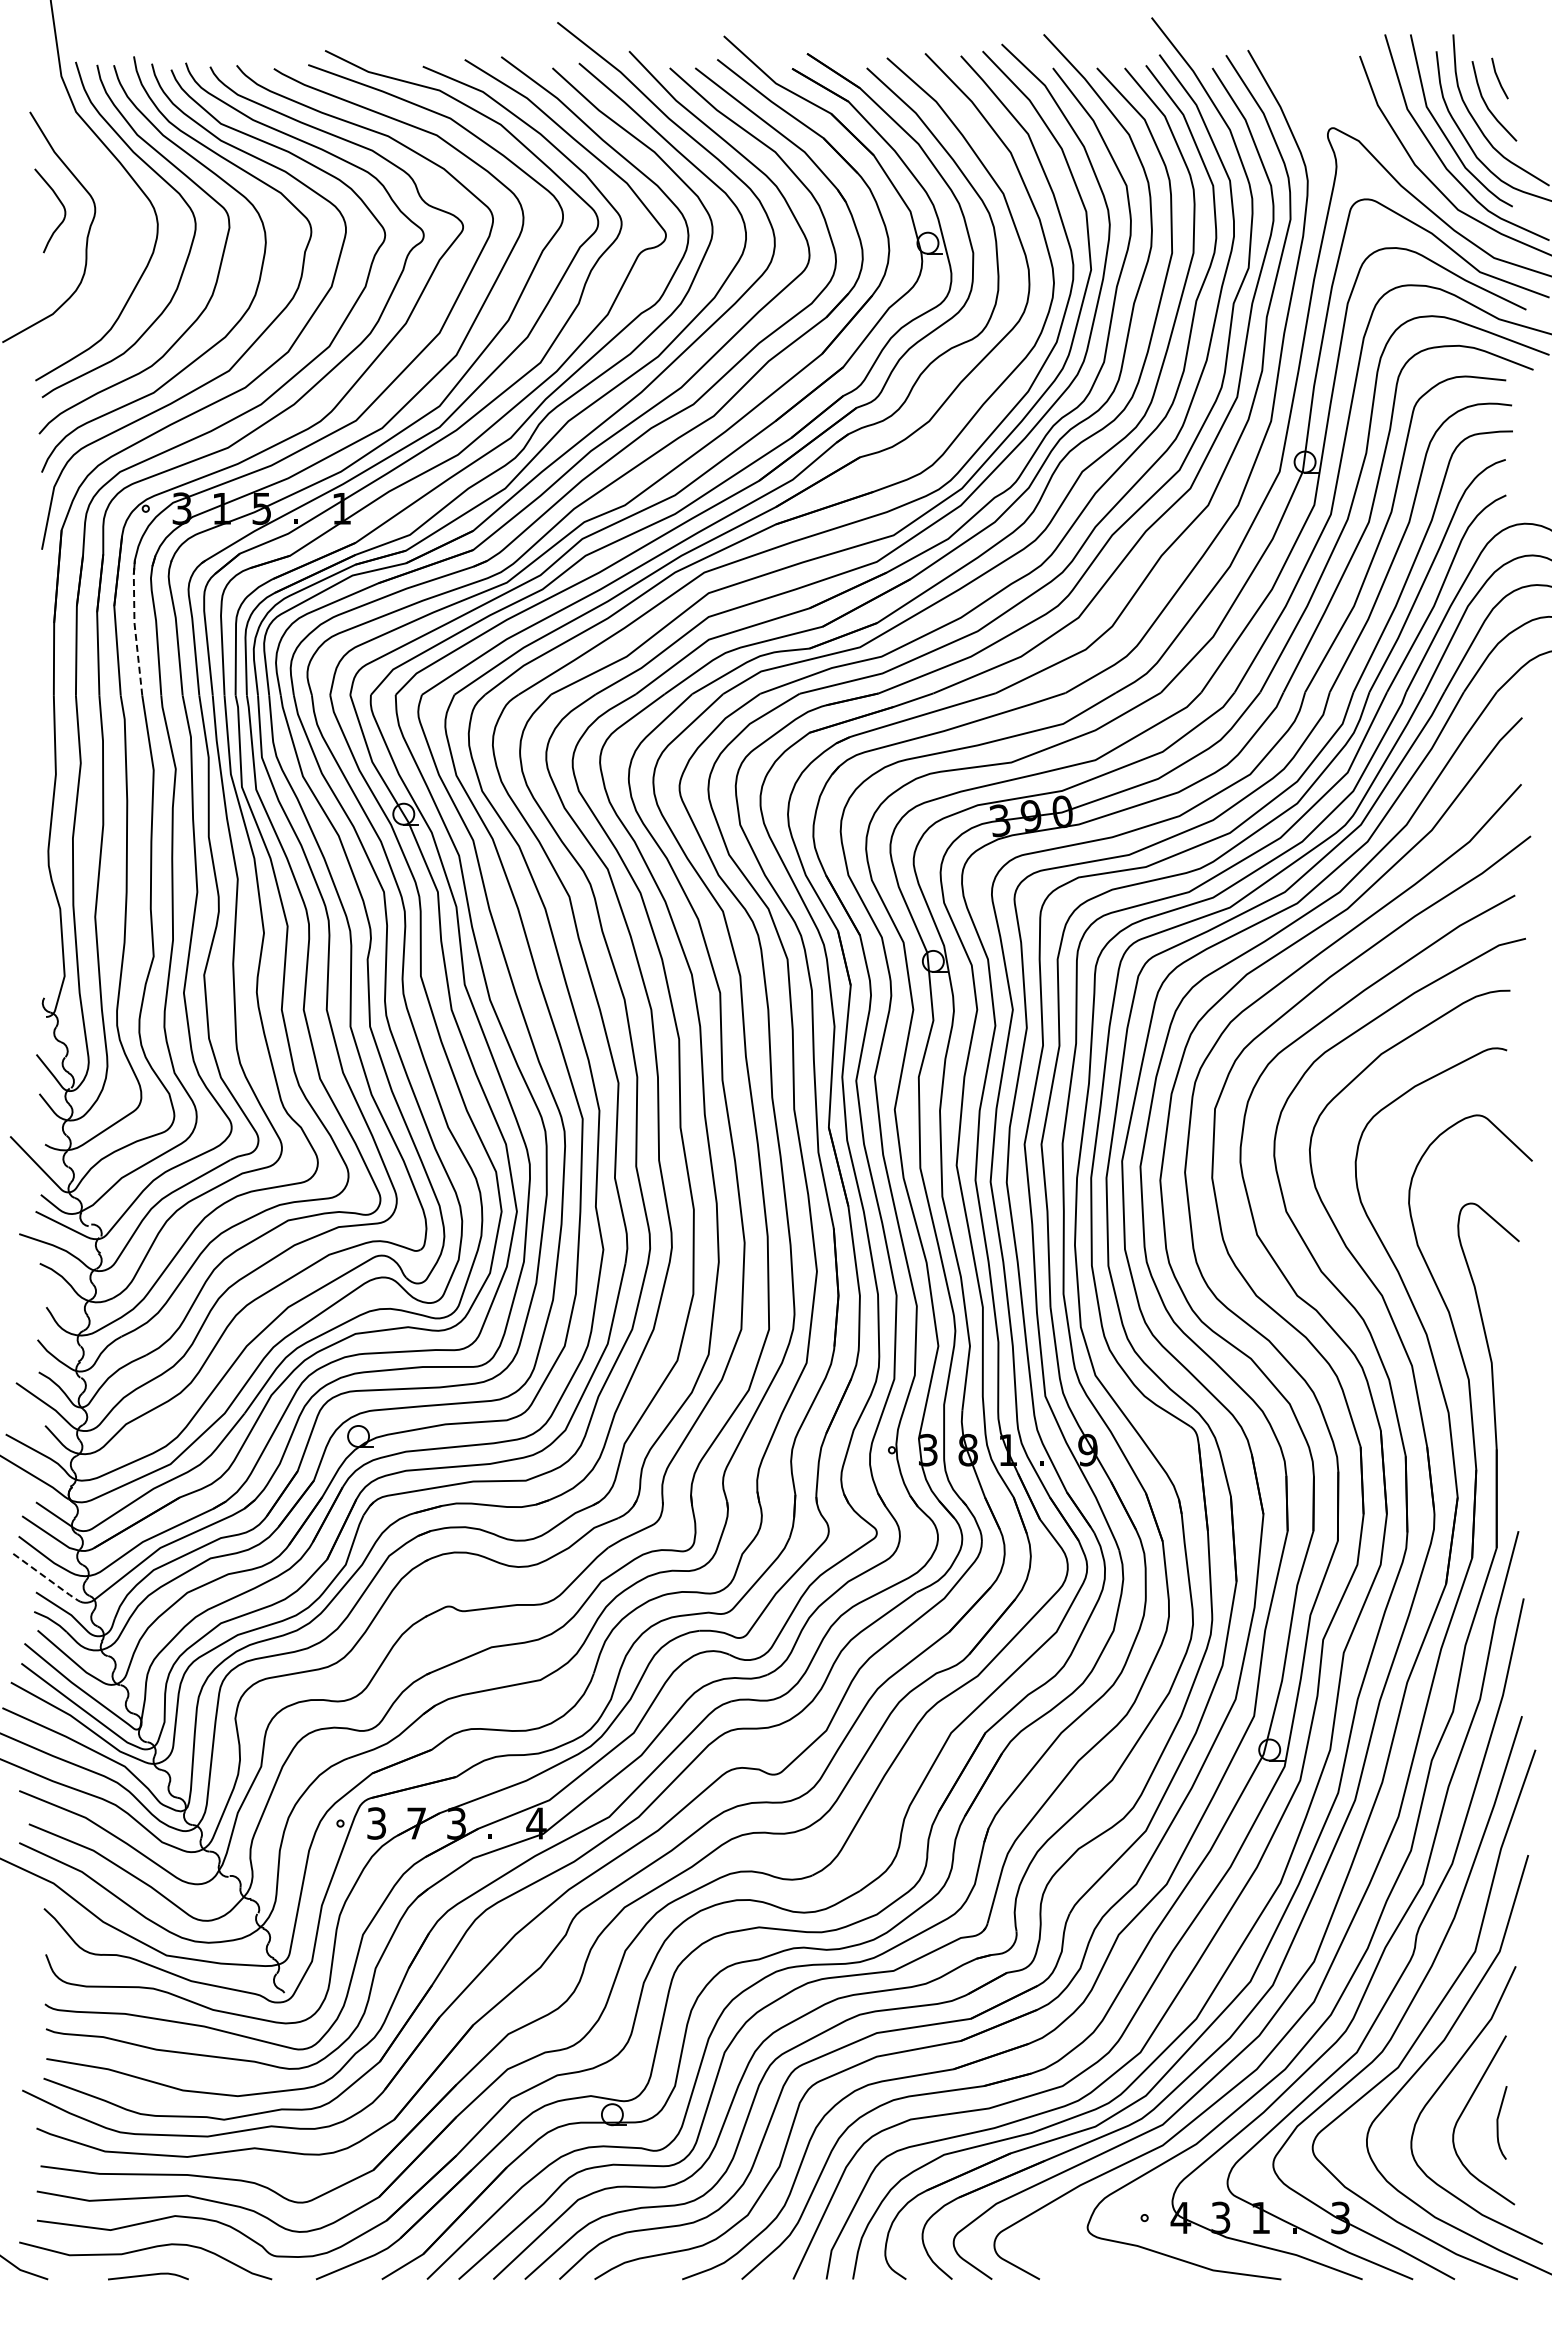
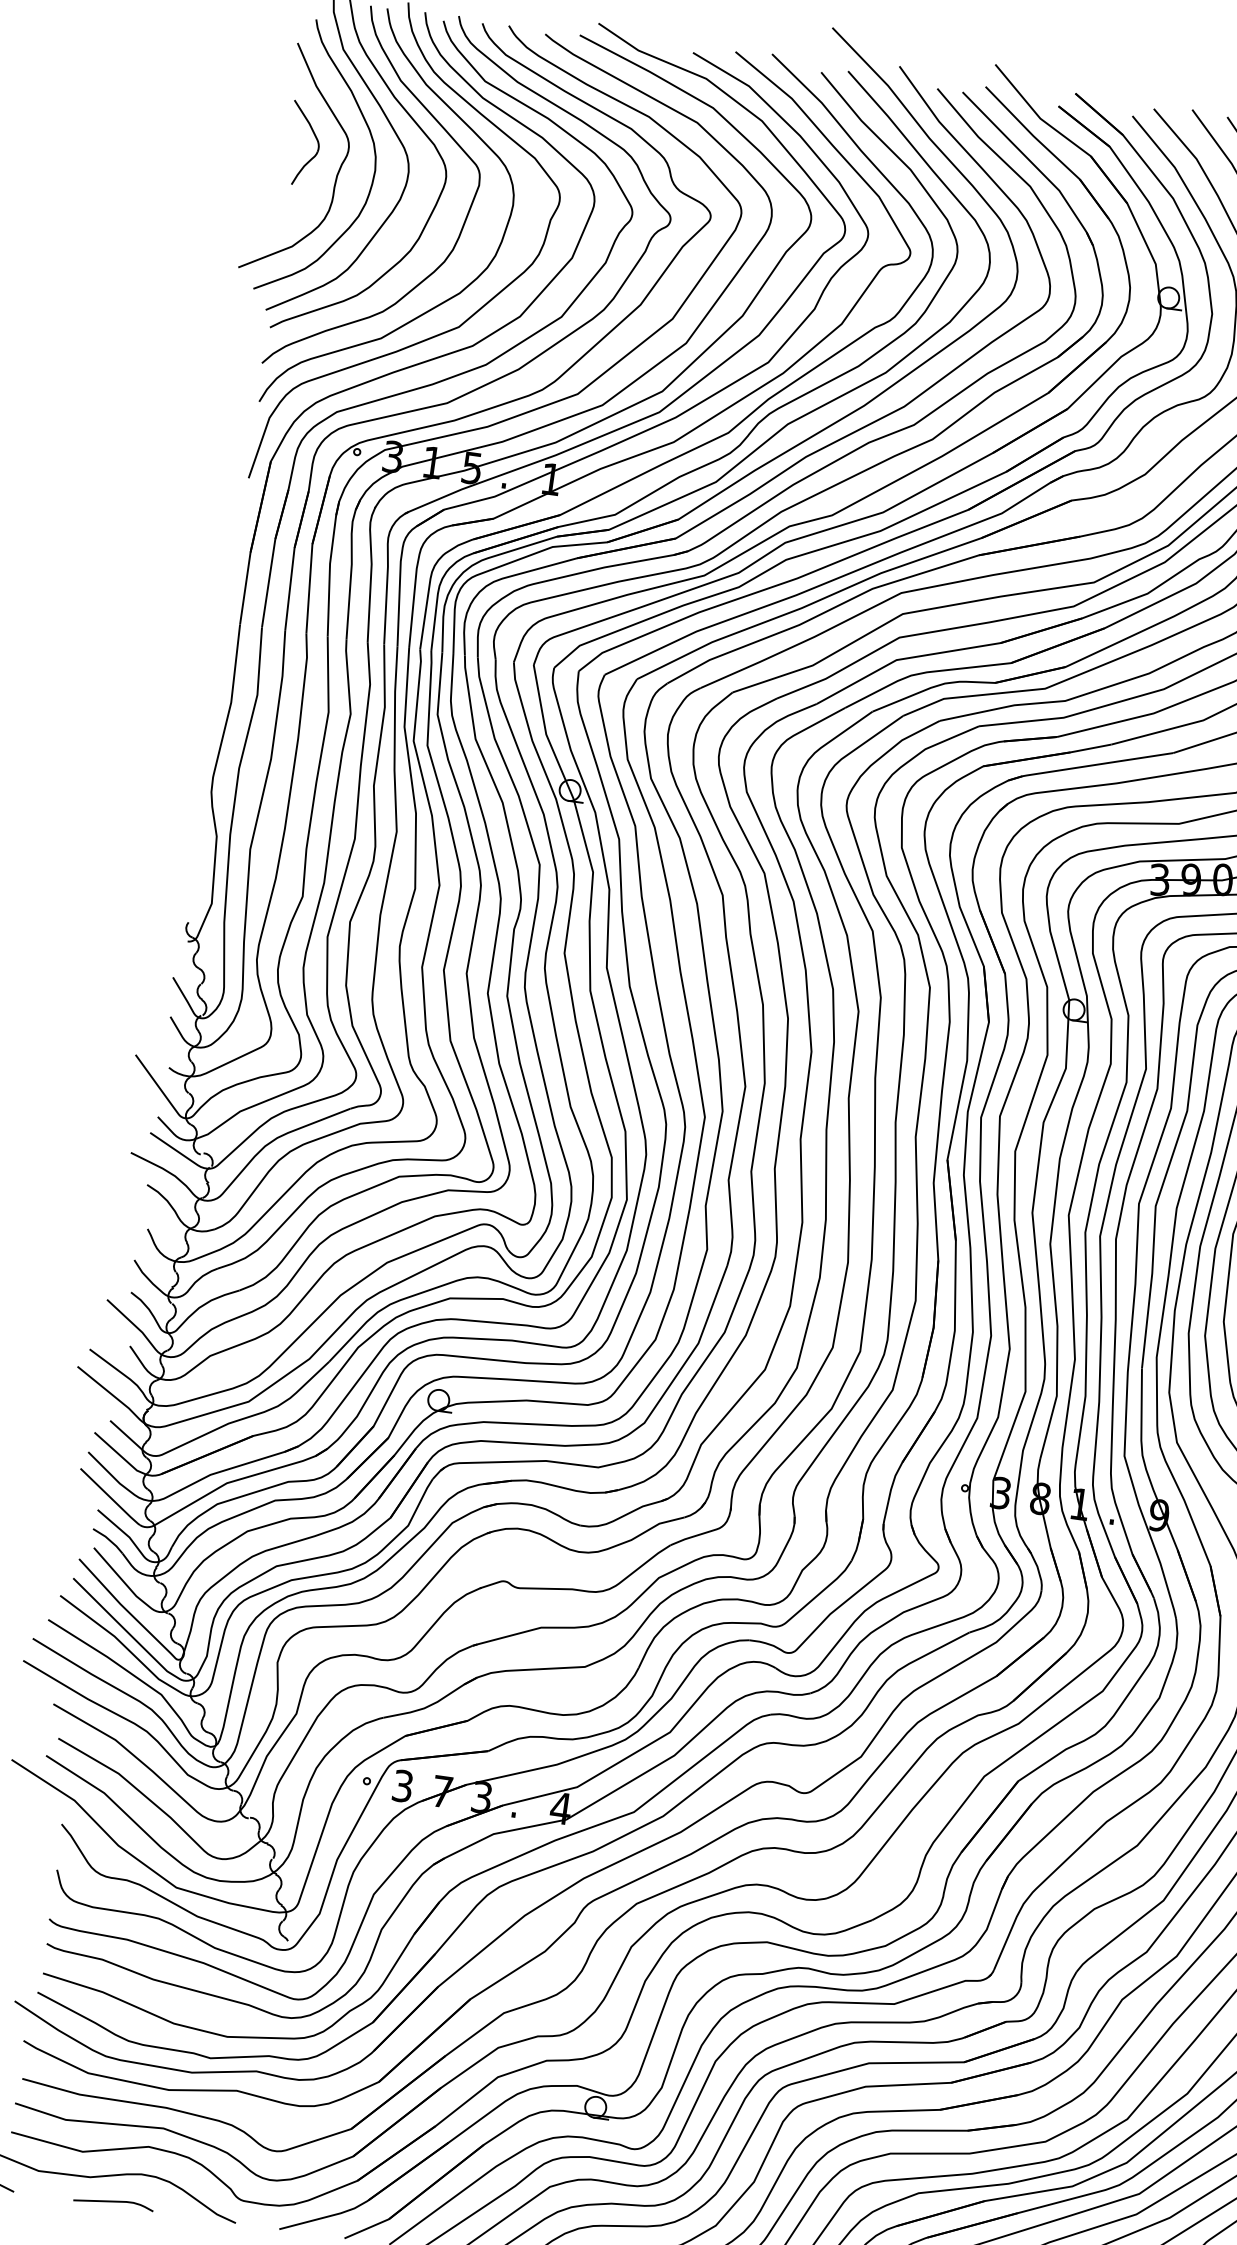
curve: (122, 220) -> (374, 163), added
line: (134, 626) -> (329, 567), dashed -> solid
line: (47, 1579) -> (110, 1498), dashed -> solid

